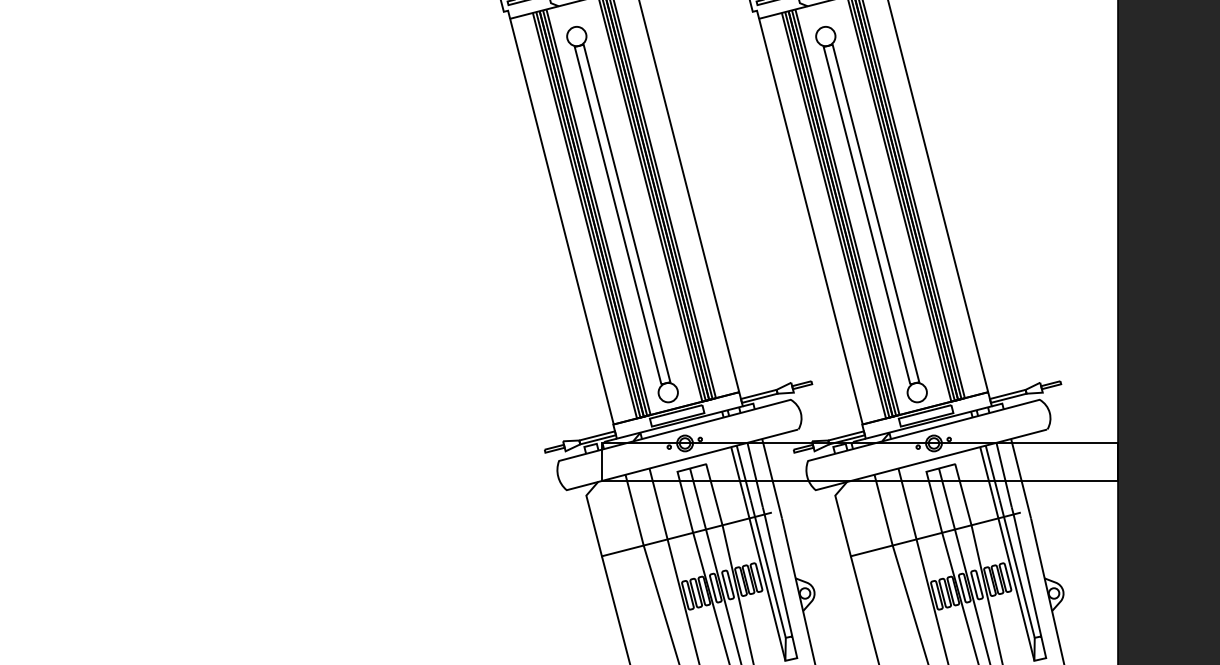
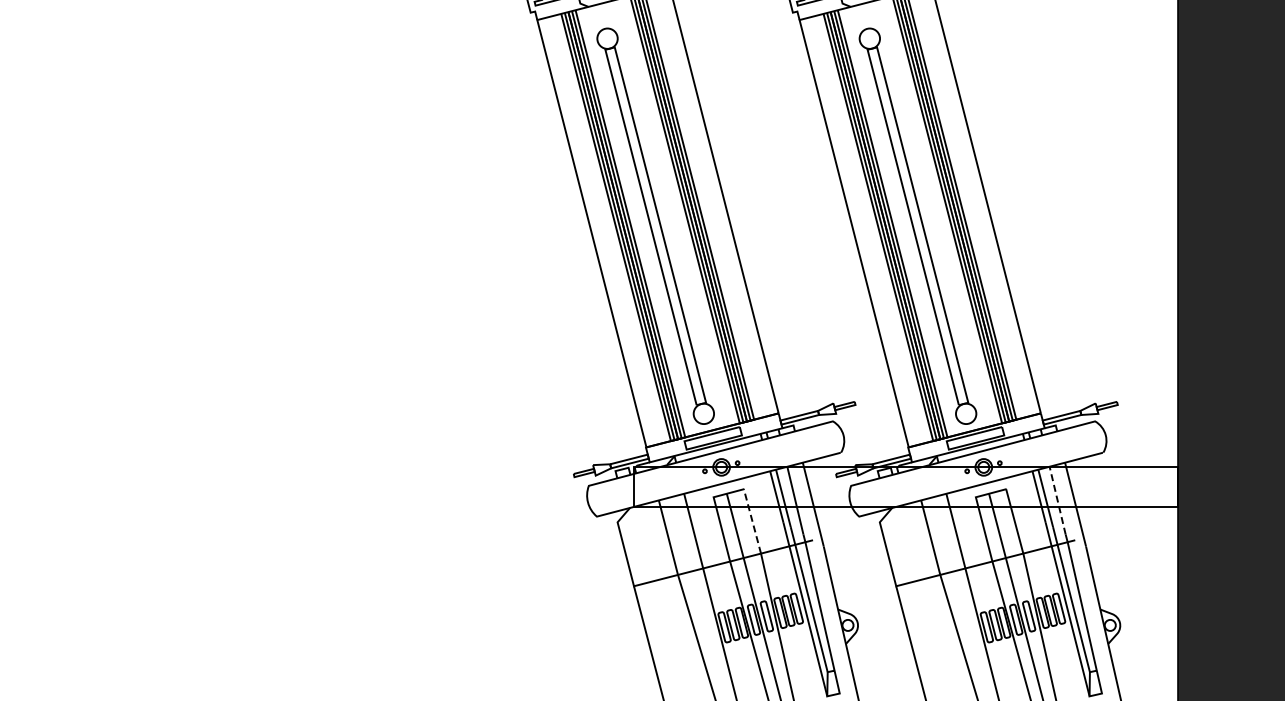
line: (1003, 474) -> (1057, 500), solid -> dashed
line: (714, 493) -> (752, 520), solid -> dashed

